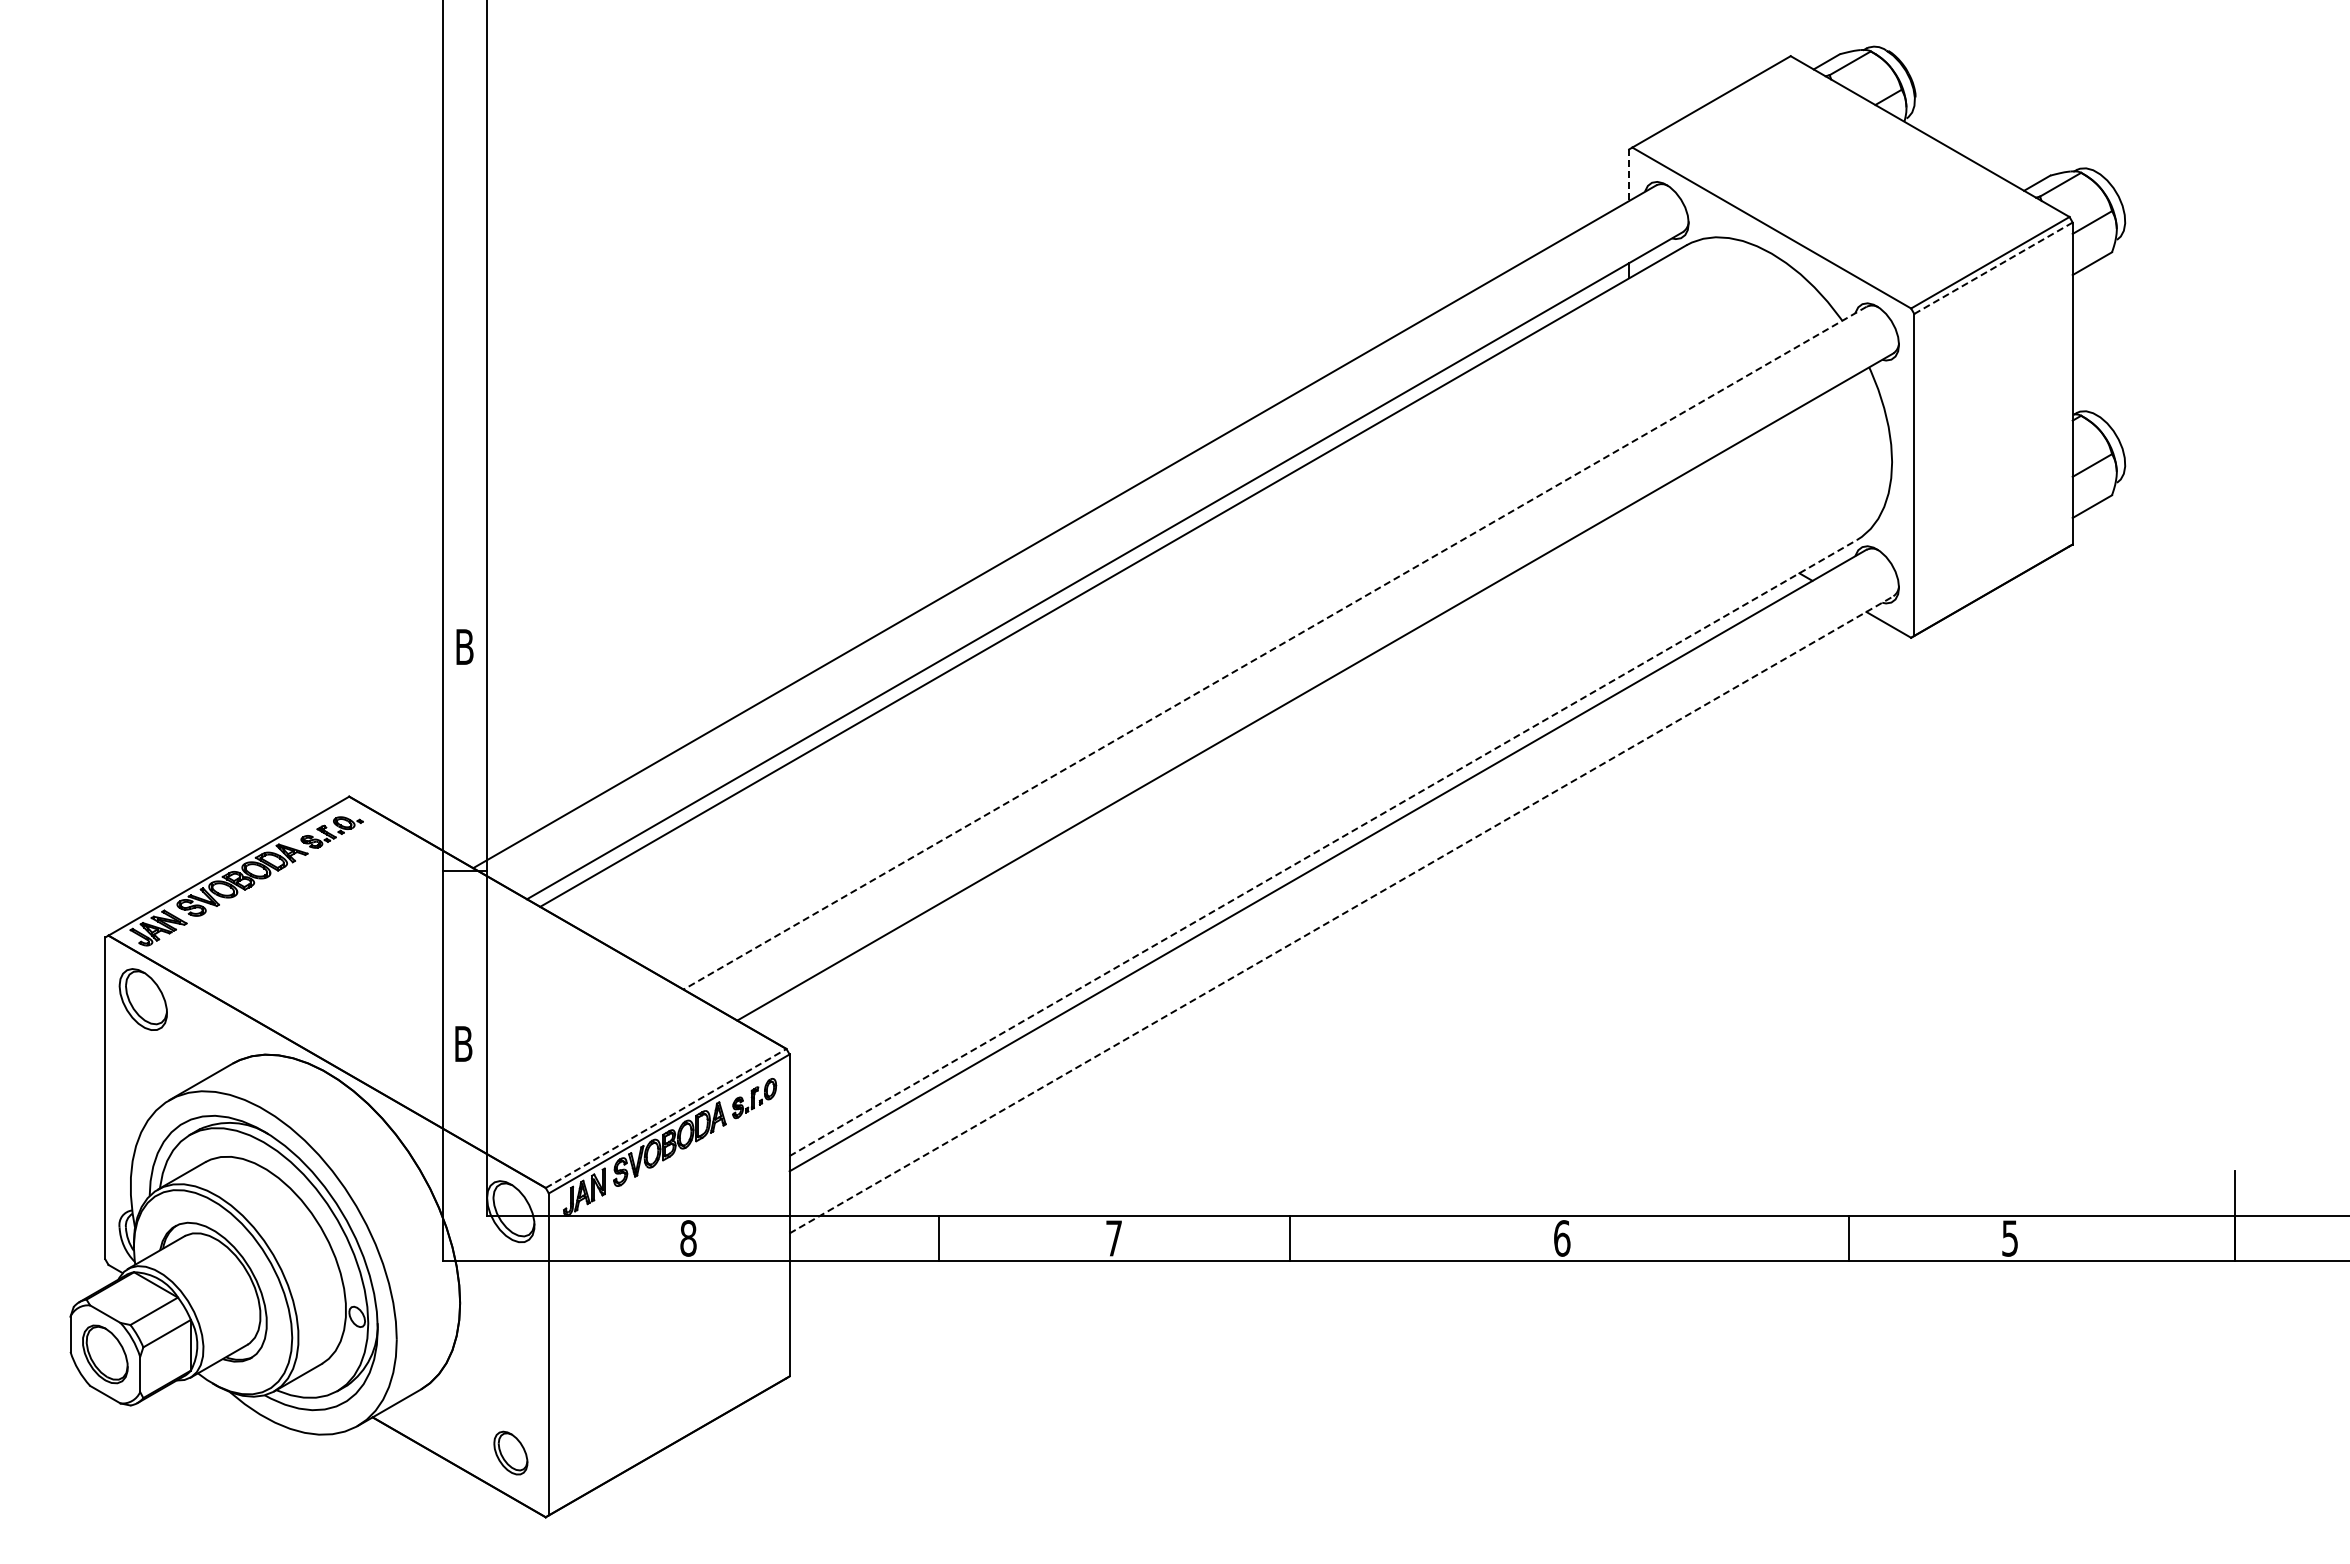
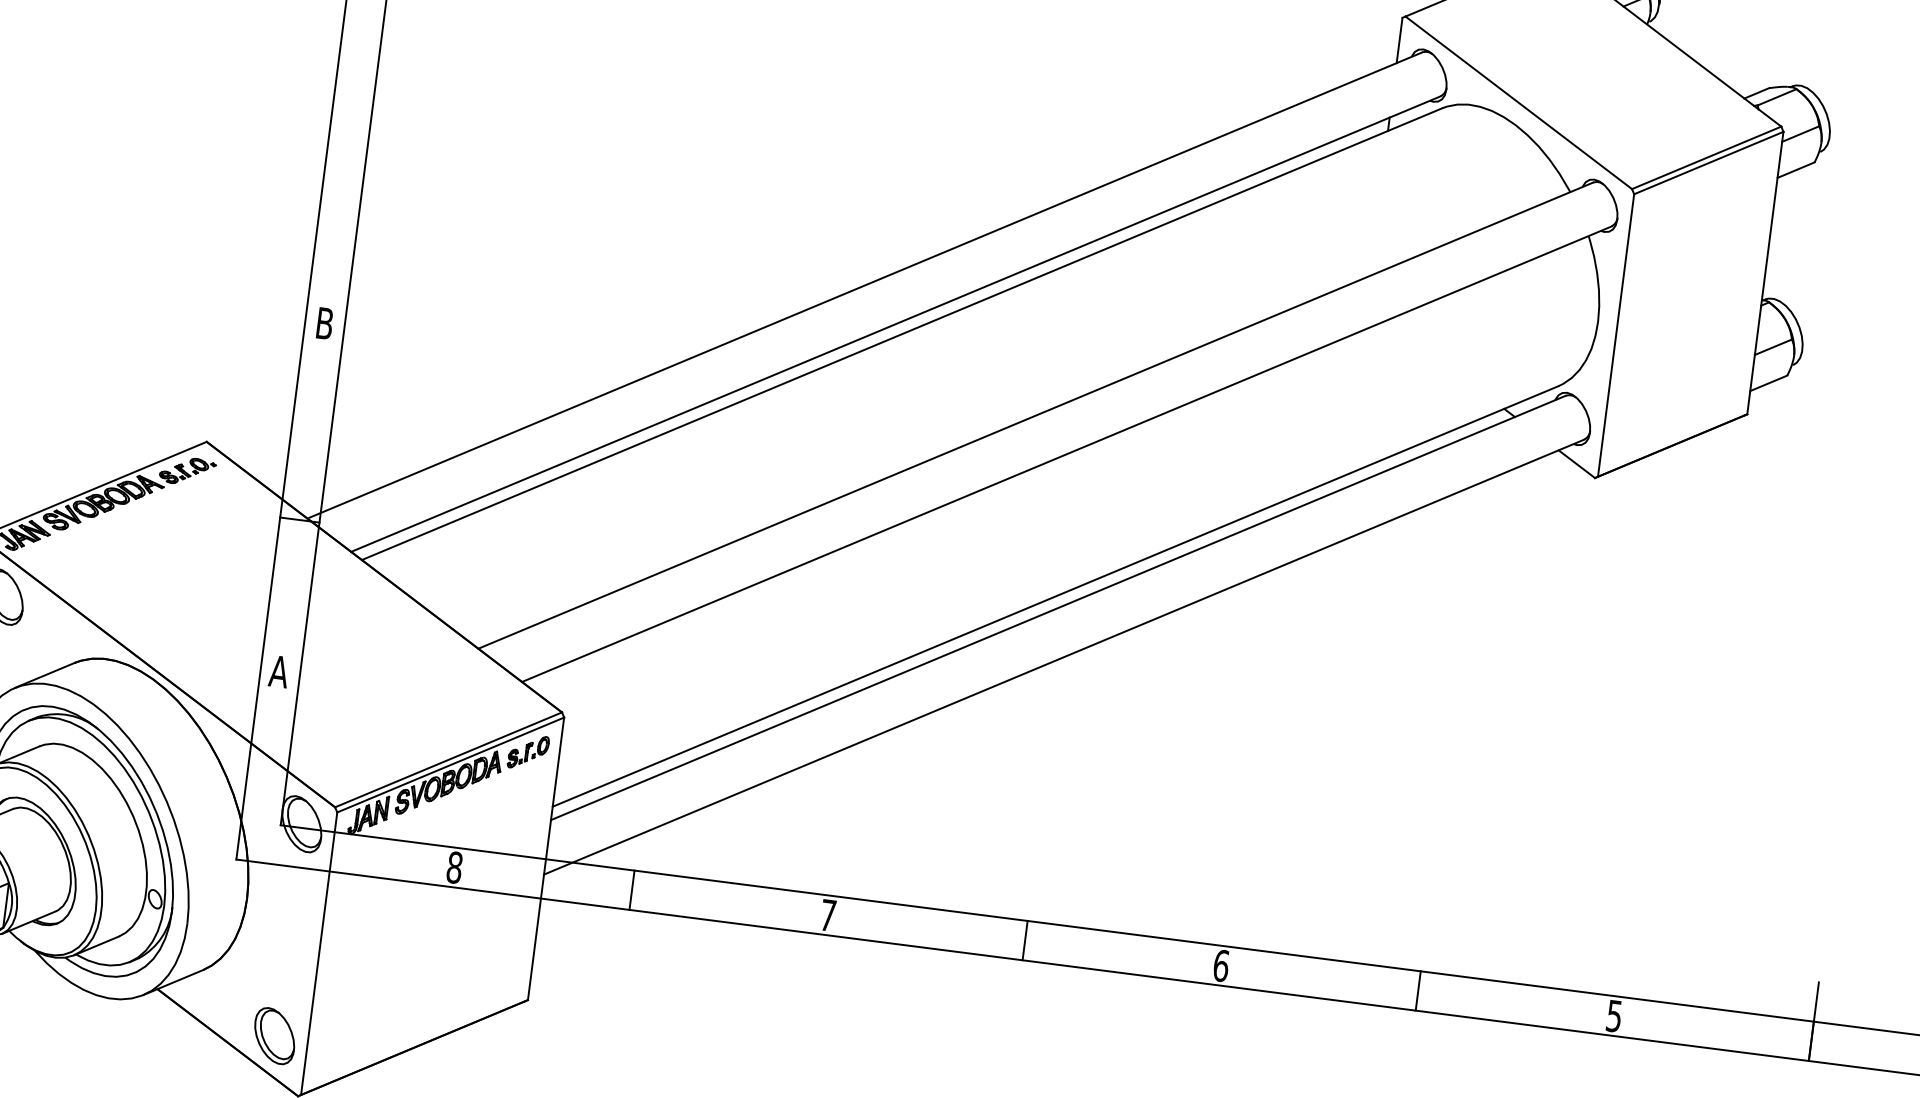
line: (1629, 175) -> (1399, 40), dashed -> solid
line: (1993, 268) -> (1708, 163), dashed -> solid
line: (1275, 648) -> (1036, 415), dashed -> solid
line: (1323, 847) -> (1055, 595), dashed -> solid
line: (1342, 914) -> (1064, 656), dashed -> solid
text: (463, 1043) -> (279, 671), B -> A
line: (666, 1118) -> (448, 759), dashed -> solid
line: (938, 1237) -> (632, 889), moved
line: (1289, 1237) -> (1025, 939), moved
line: (1848, 1237) -> (1418, 990), moved
part: (510, 1452) -> (274, 1035), size x1.43

